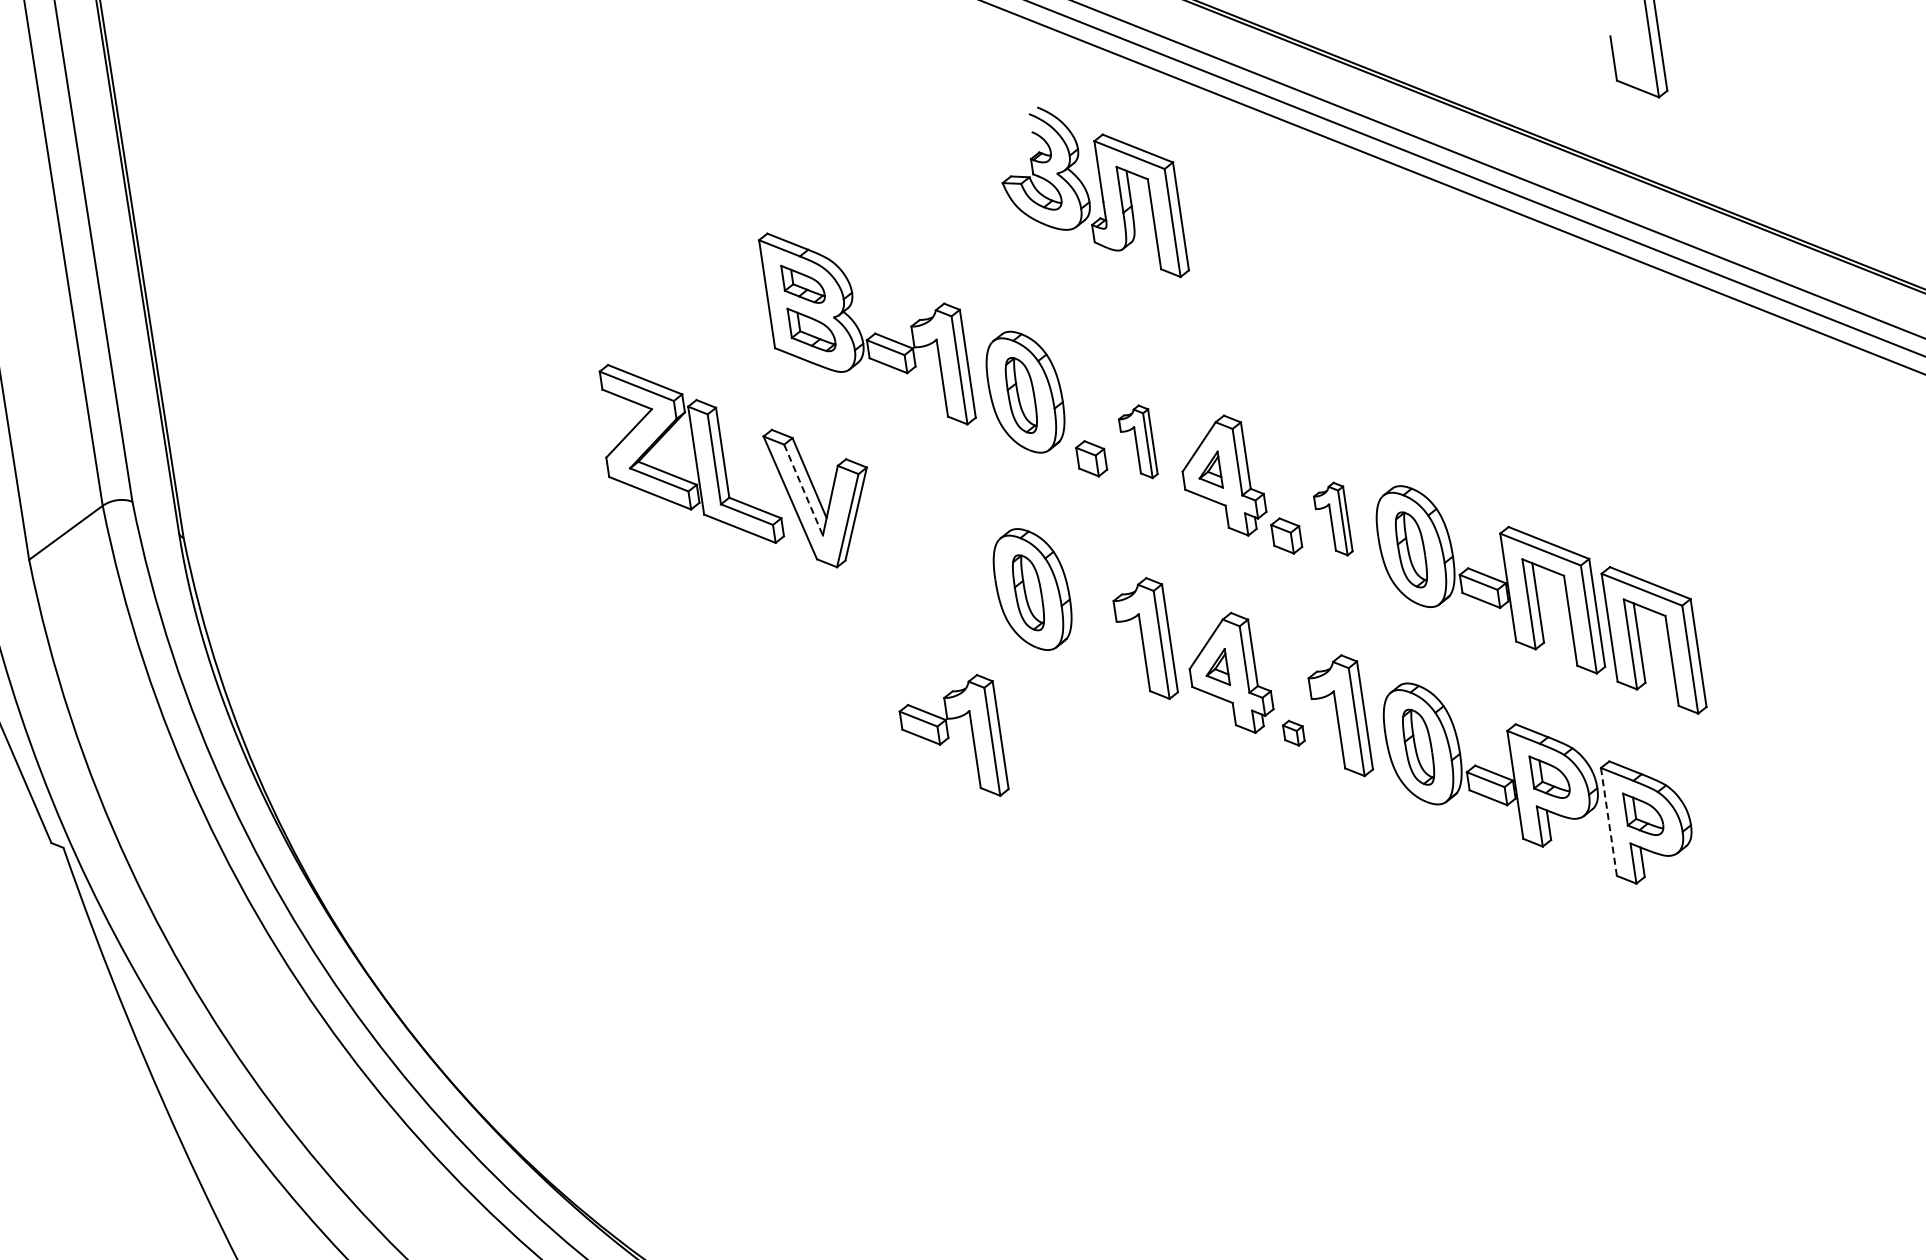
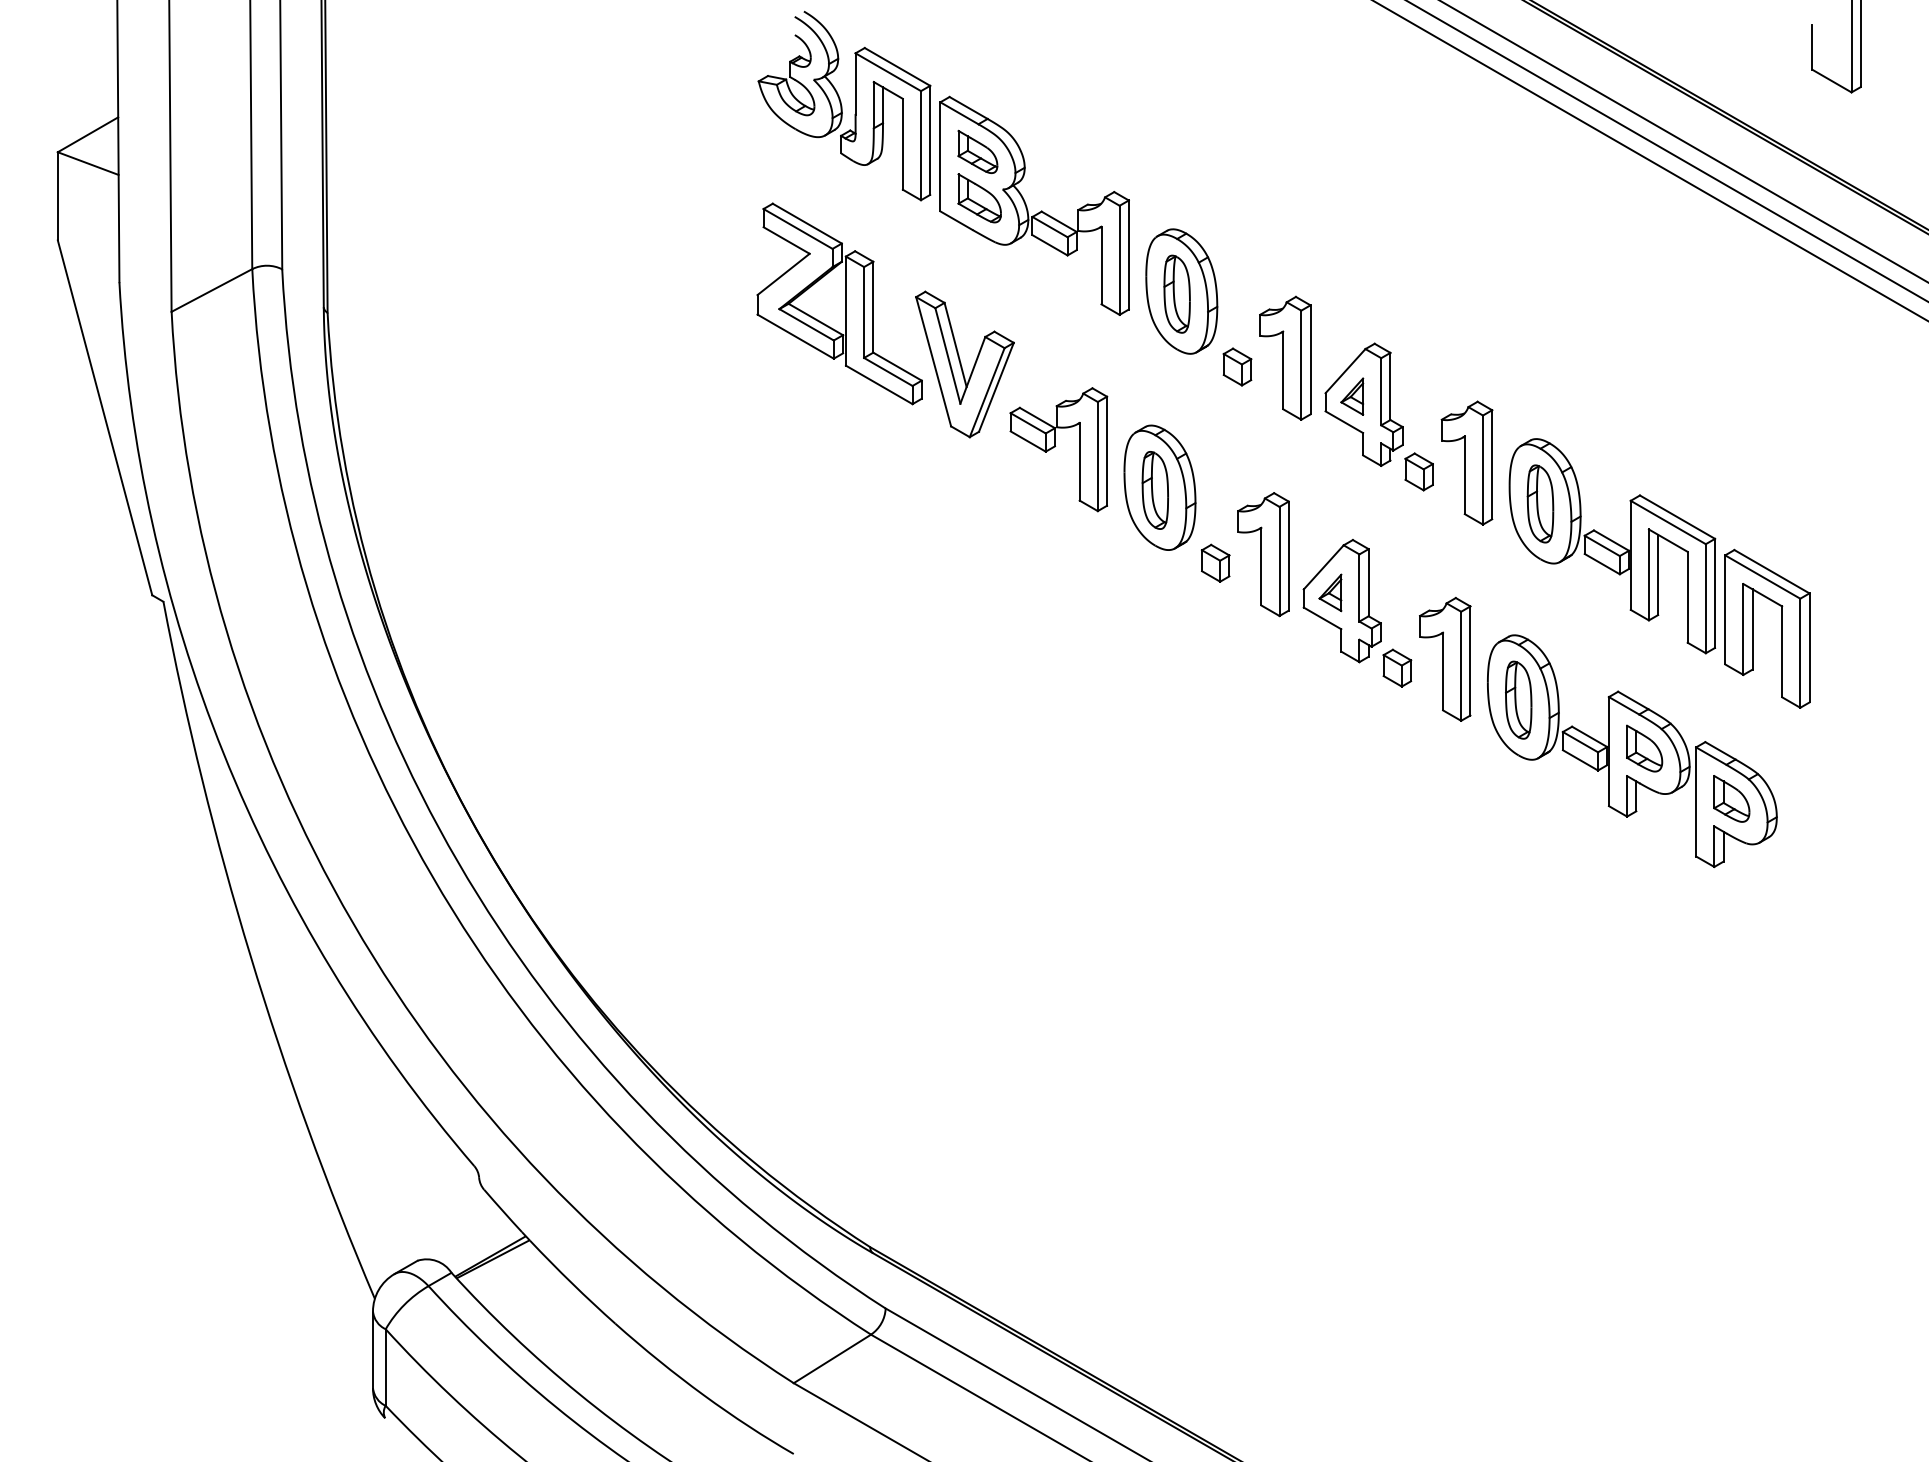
part: (1091, 194) -> (844, 105), moved
part: (1137, 442) -> (1285, 357), size x1.67
line: (804, 490) -> (948, 356), dashed -> solid
part: (1332, 519) -> (1466, 462), size x1.67
part: (1098, 655) -> (1215, 562), added
part: (1293, 732) -> (1397, 667), size x1.43
part: (952, 740) -> (1058, 449), moved
line: (1609, 821) -> (1696, 801), dashed -> solid

